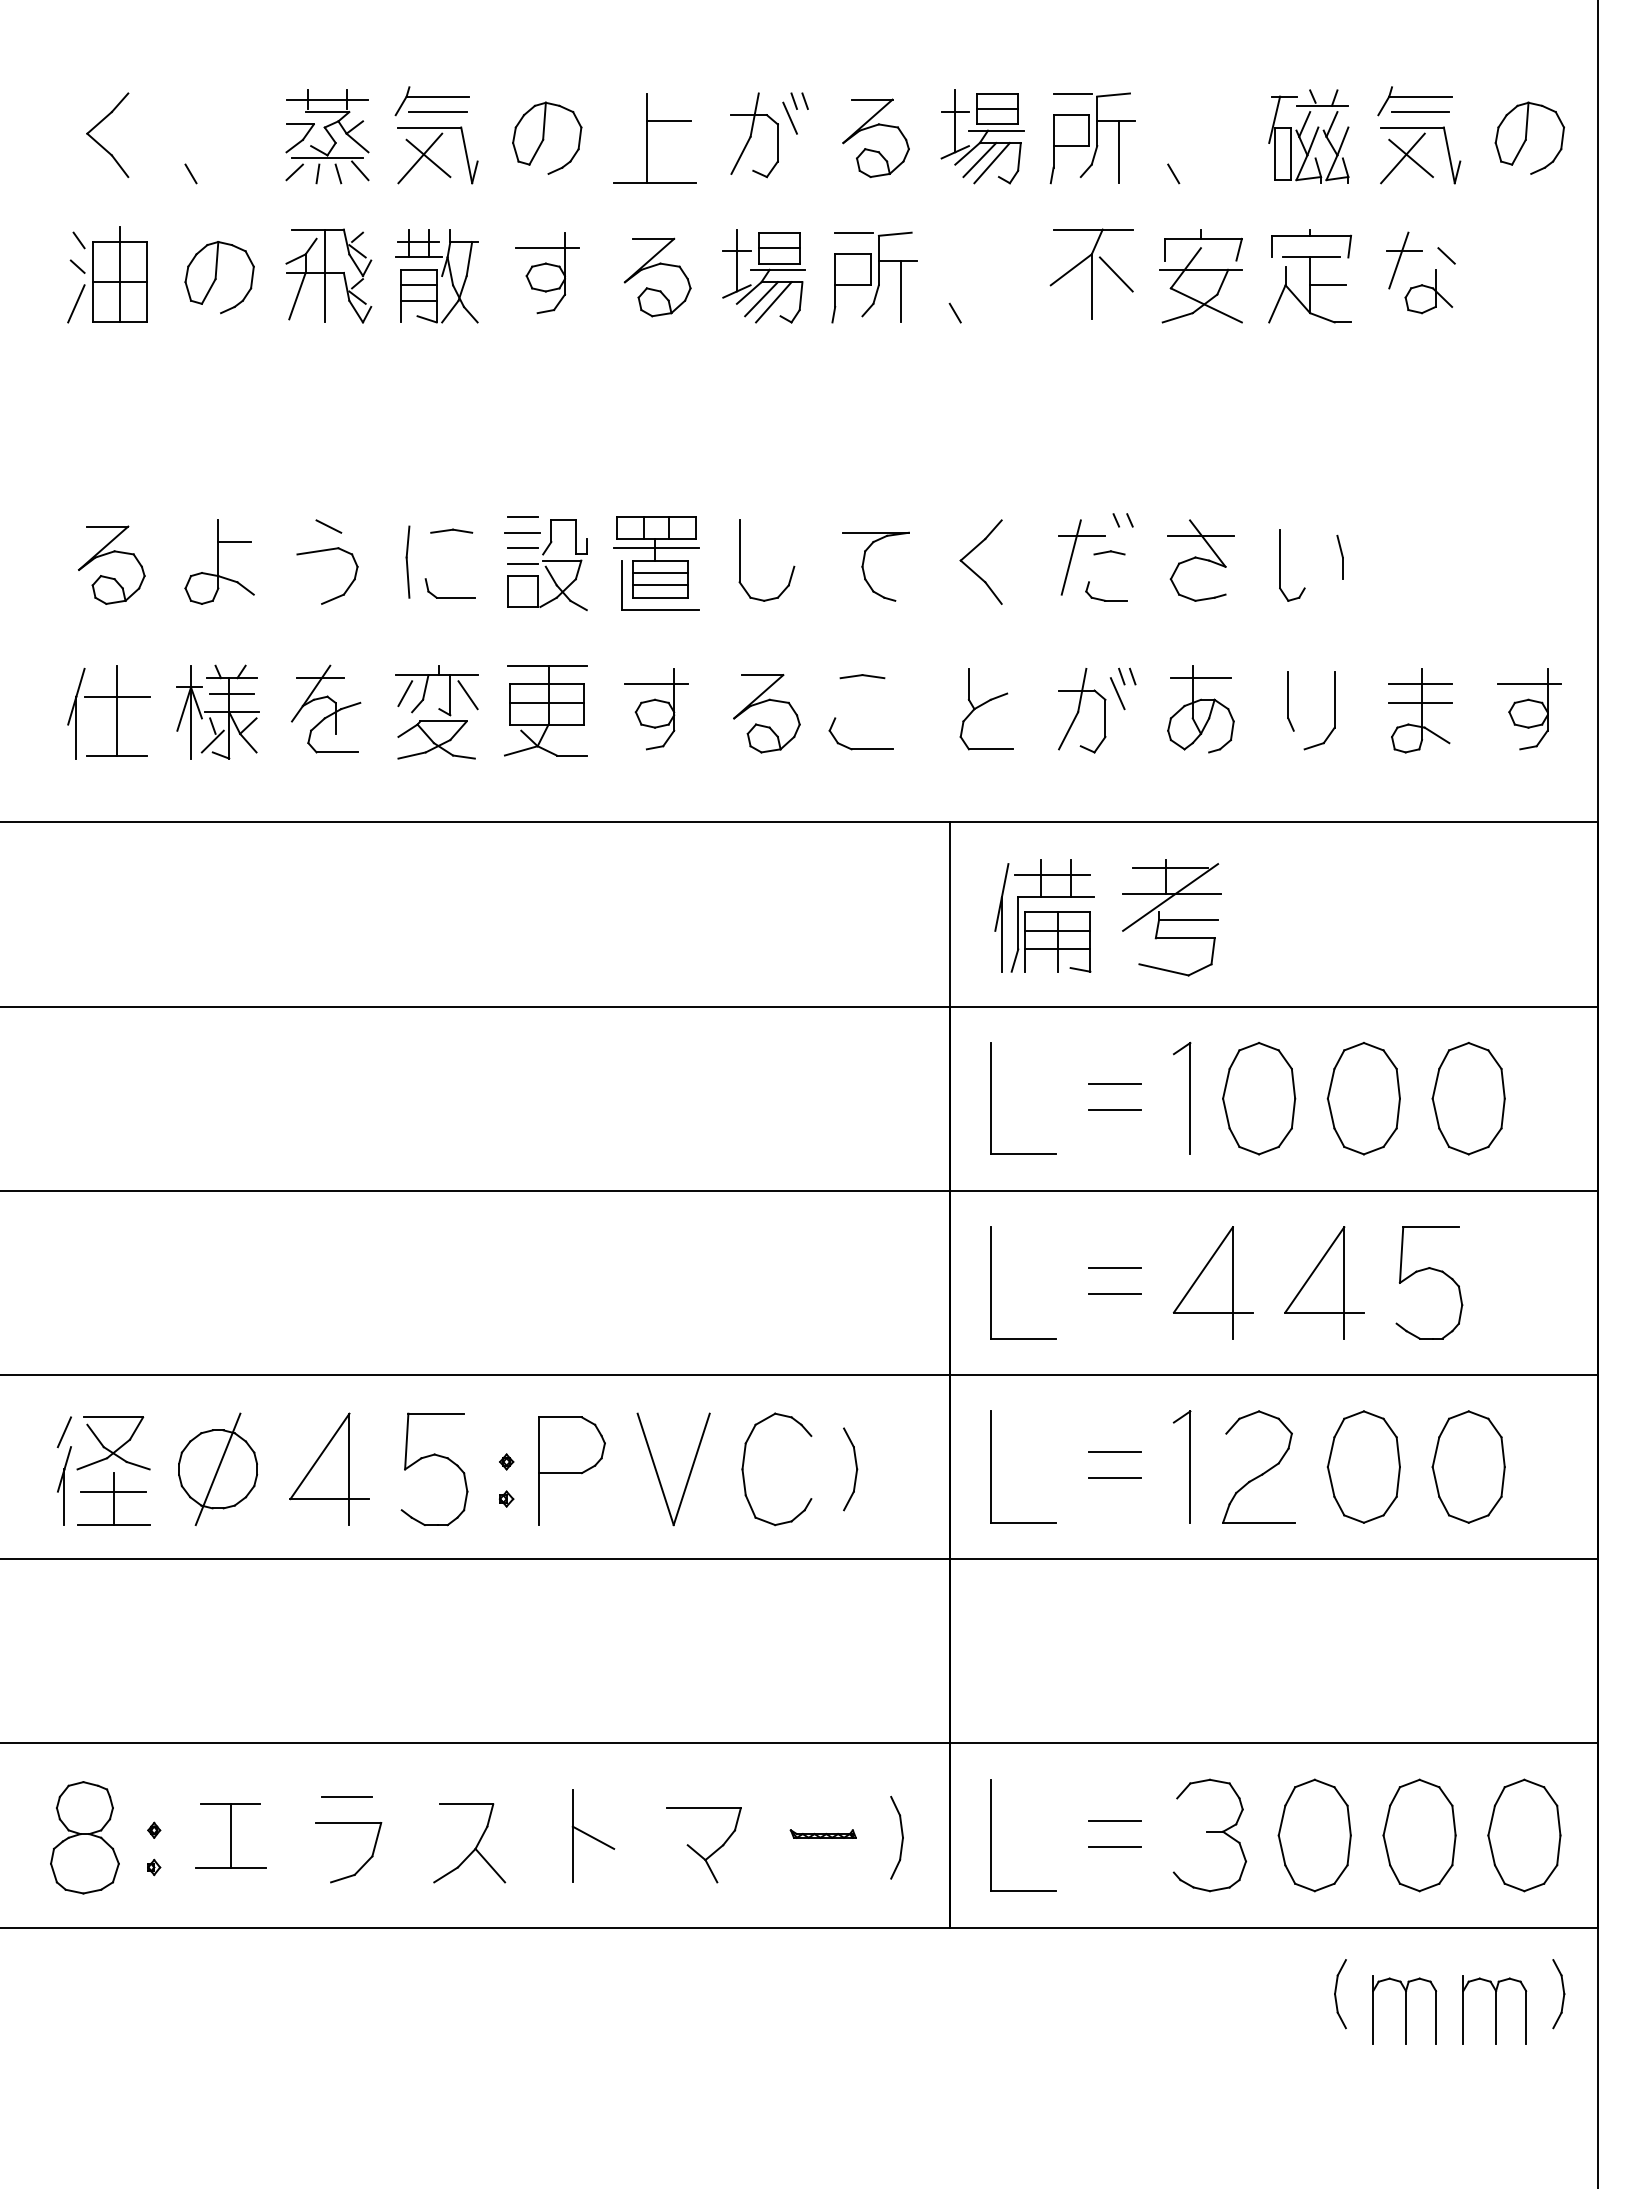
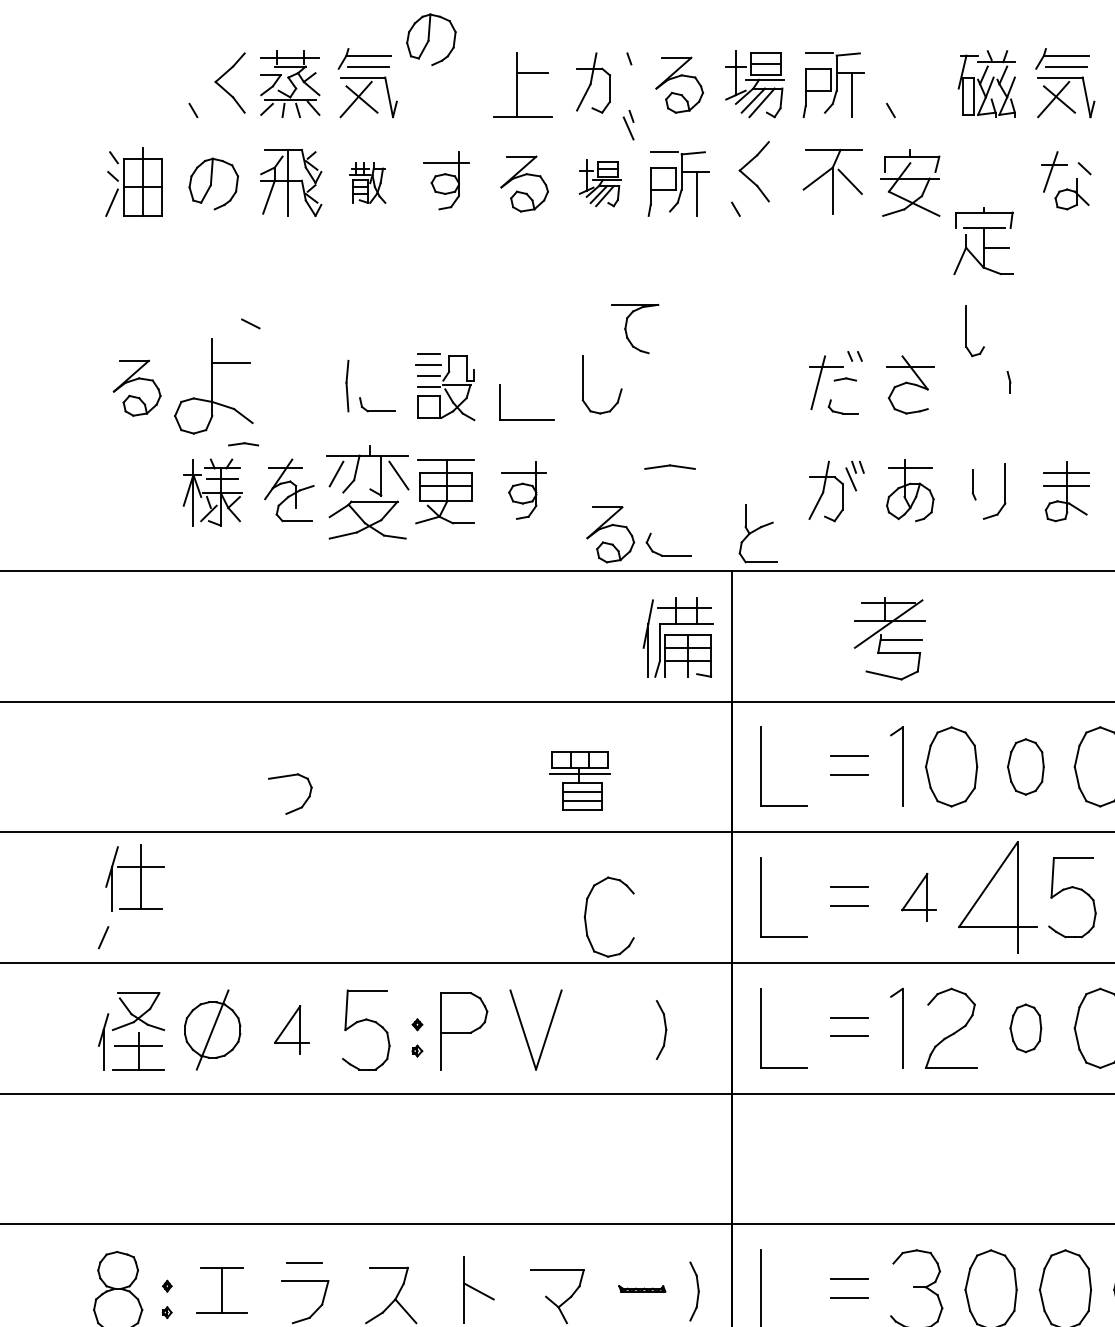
part: (789, 113) -> (628, 125), moved
part: (547, 137) -> (431, 39), moved
part: (101, 144) -> (225, 89), moved
part: (436, 276) -> (367, 183), size x0.6
part: (763, 276) -> (599, 183), size x0.7
part: (1309, 276) -> (983, 241), moved
line: (328, 526) -> (250, 323), moved
part: (451, 530) -> (243, 443), moved
part: (1339, 556) -> (1008, 382), size x0.7
part: (656, 557) -> (579, 780), moved
part: (219, 561) -> (213, 385), size x1.6
part: (864, 562) -> (626, 325), moved
part: (1280, 565) -> (966, 330), moved
part: (972, 569) -> (748, 176), moved
part: (336, 596) -> (296, 808), moved
part: (862, 676) -> (670, 467), size x1.6
part: (1290, 701) -> (973, 484), size x0.7
part: (762, 703) -> (607, 527), moved
part: (986, 709) -> (758, 533), moved
part: (116, 712) -> (140, 878), moved
part: (436, 712) -> (367, 492), size x1.4
part: (860, 748) -> (668, 555), moved
part: (1044, 915) -> (678, 636), moved
part: (1363, 1098) -> (1025, 766), size x0.7
part: (1212, 1282) -> (918, 897), size x0.6
part: (1324, 1282) -> (997, 897), size x1.4
line: (63, 1432) -> (102, 937), moved
part: (1363, 1466) -> (1025, 1027), size x0.6
part: (329, 1468) -> (291, 1029), size x0.6
part: (744, 1474) -> (586, 920), moved

